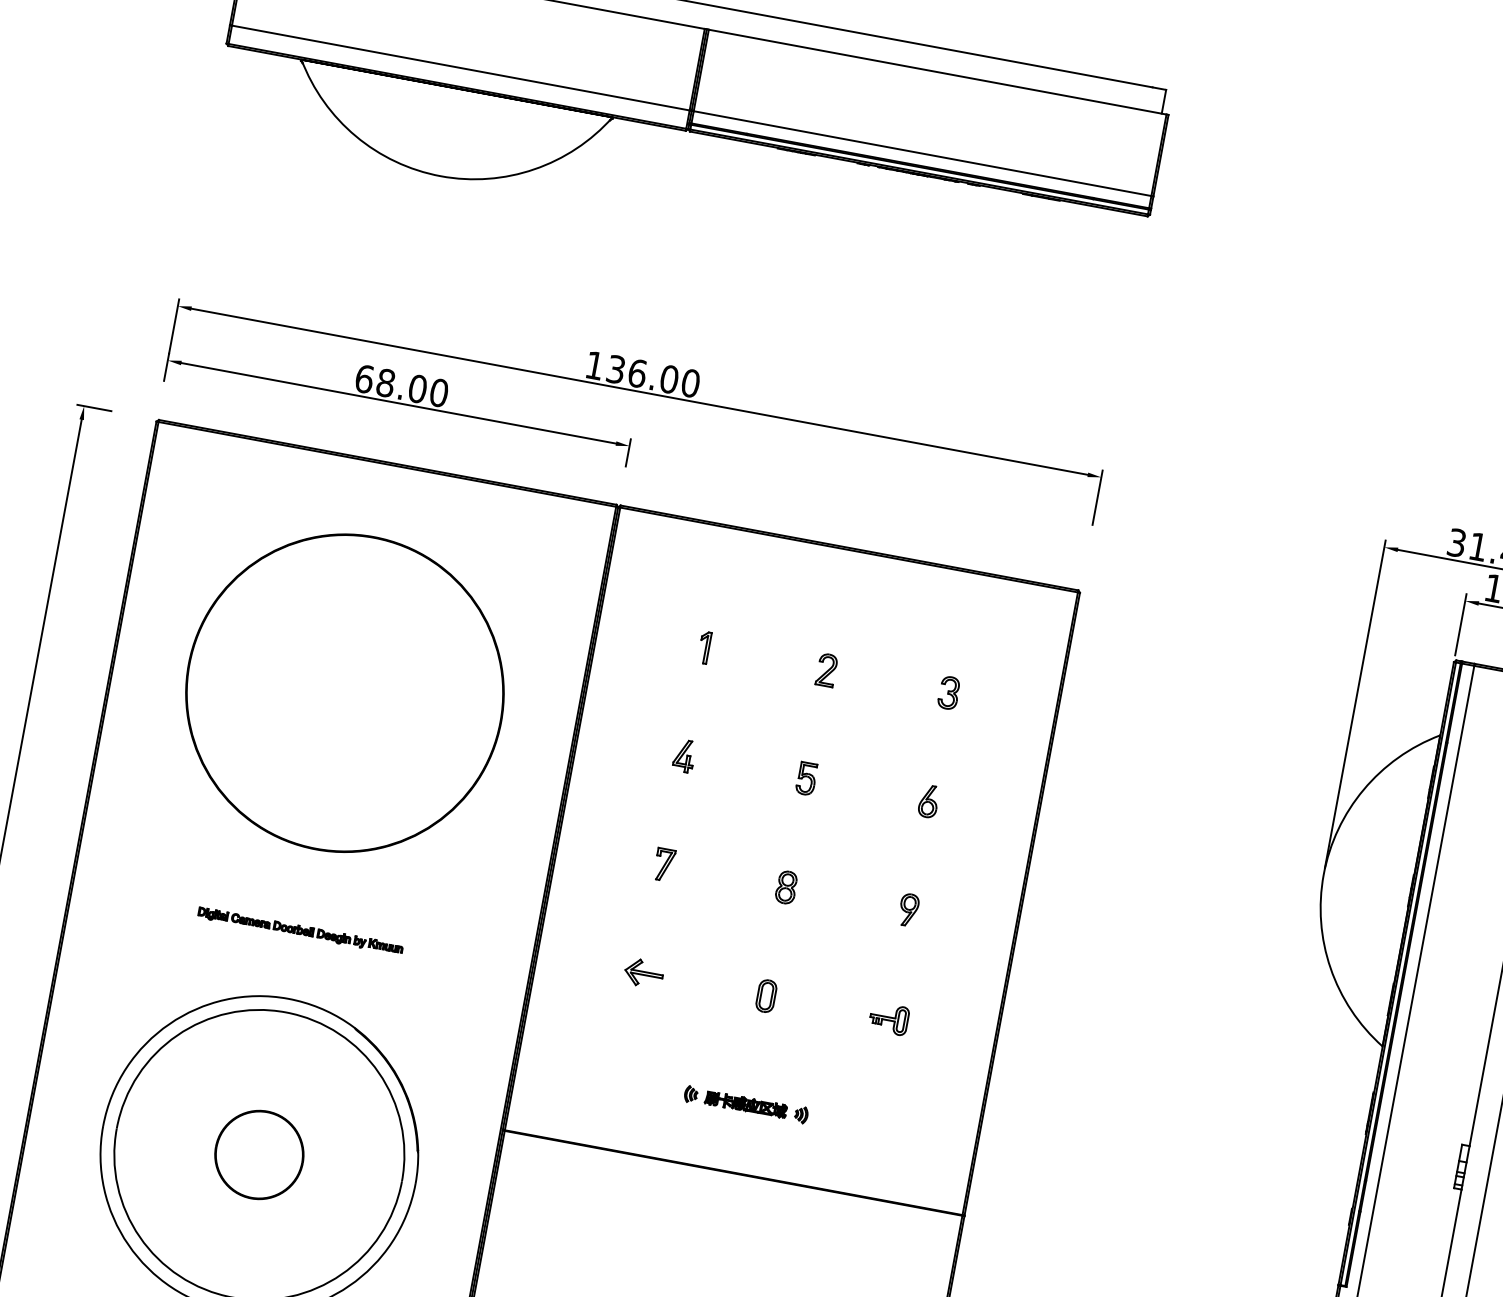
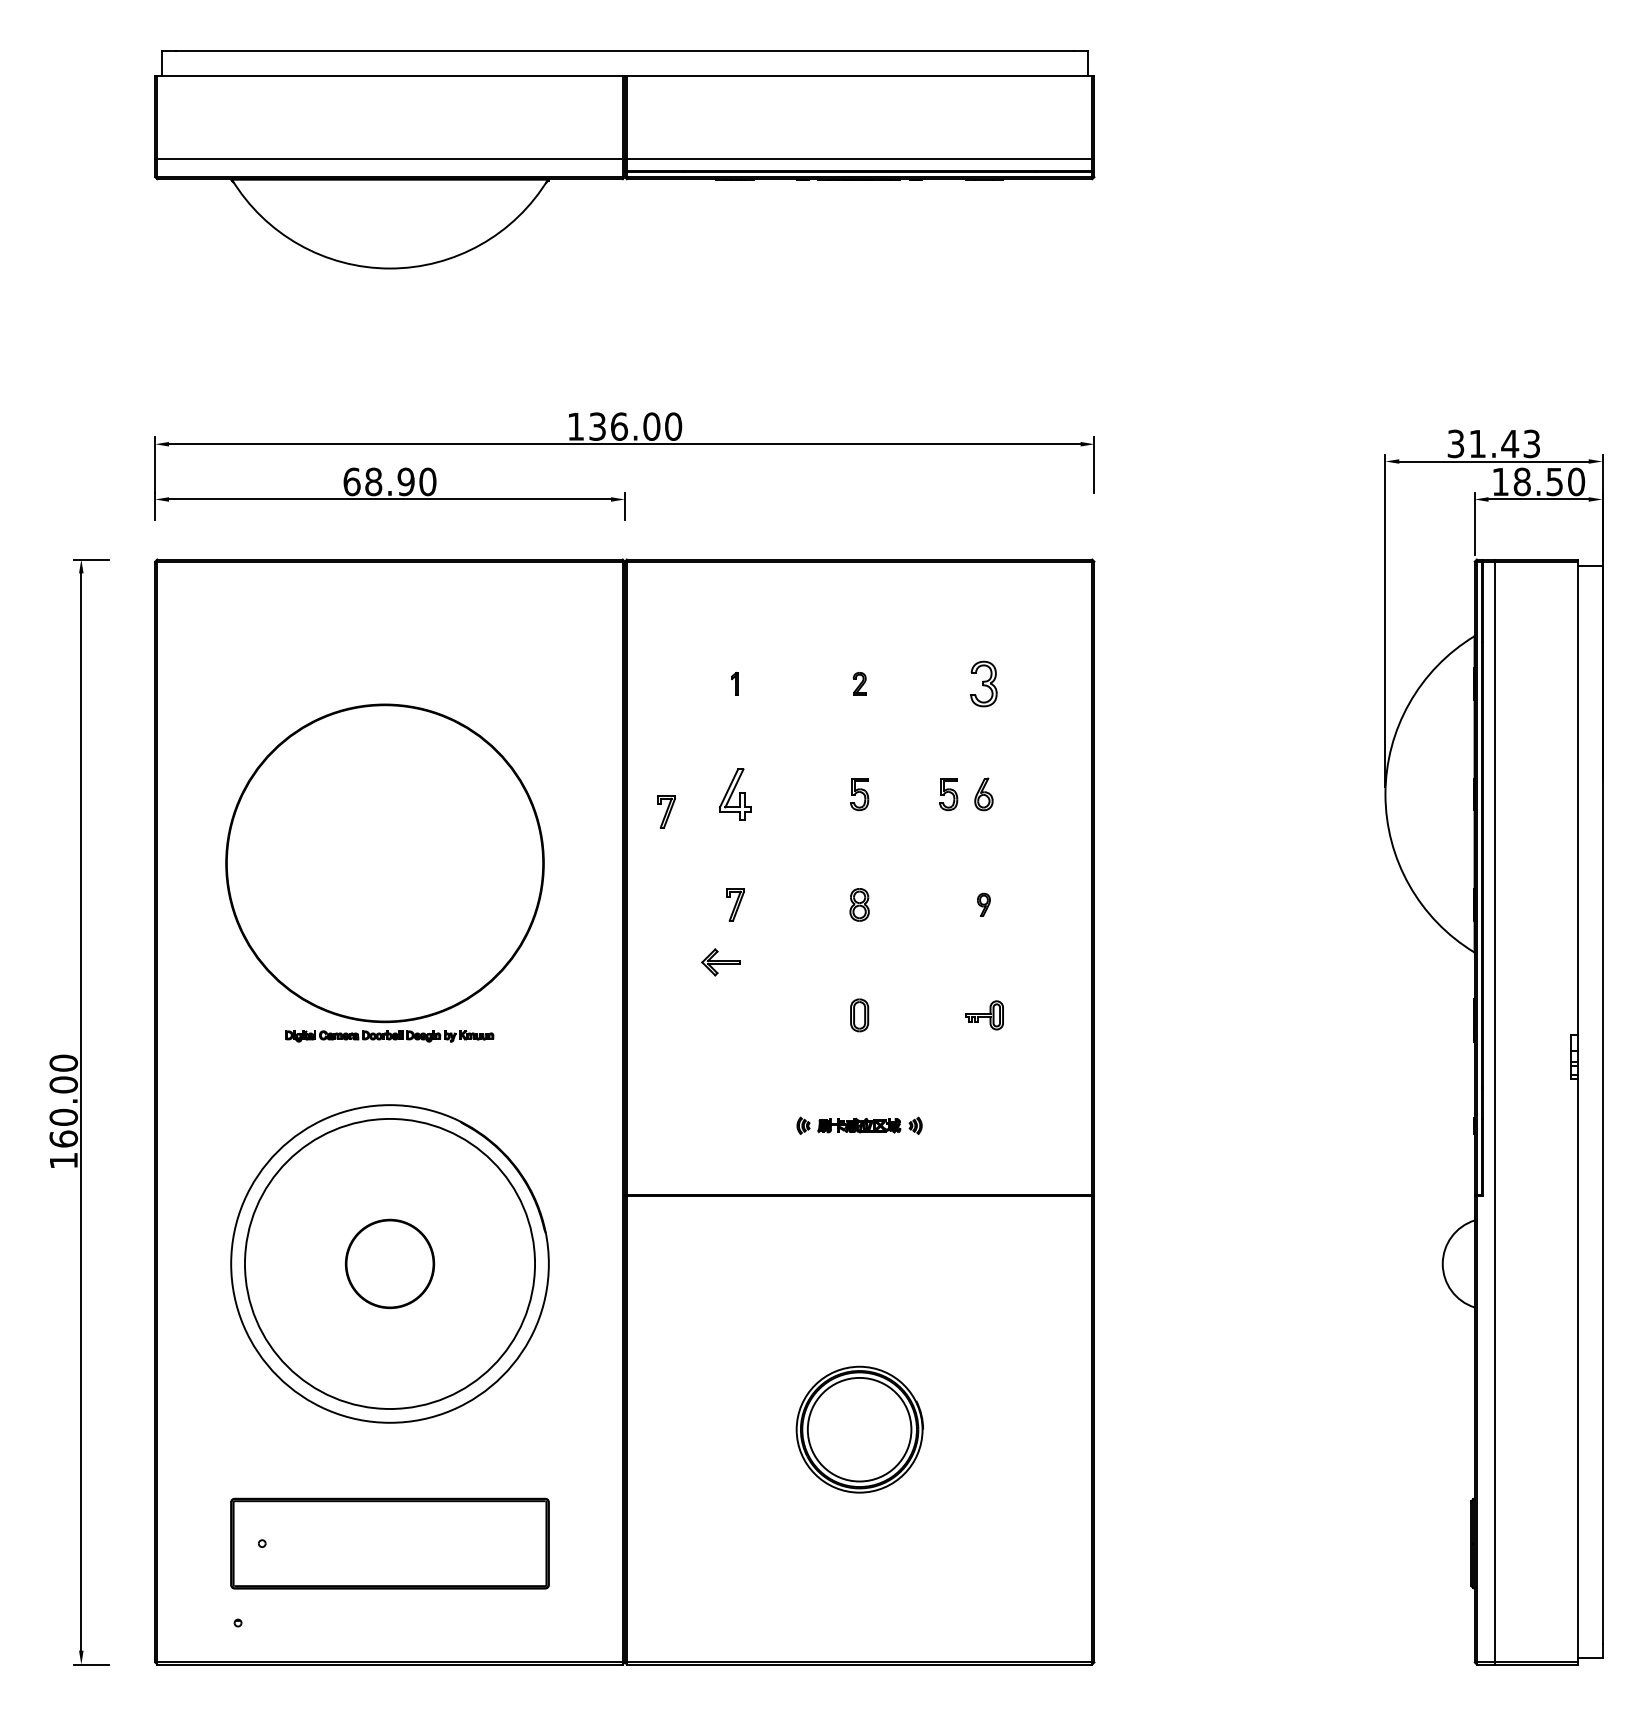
text: (417, 388) -> (405, 481), 68.00 -> 68.90
part: (703, 647) -> (734, 683), size x0.7
part: (826, 669) -> (859, 683), size x0.7
part: (948, 692) -> (983, 683), size x1.4
part: (344, 693) -> (384, 863), moved
part: (683, 755) -> (734, 793), size x1.6
part: (613, 760) -> (666, 811), added
part: (894, 795) -> (948, 794), added
part: (908, 909) -> (983, 904), size x0.7
part: (643, 973) -> (720, 962), moved

